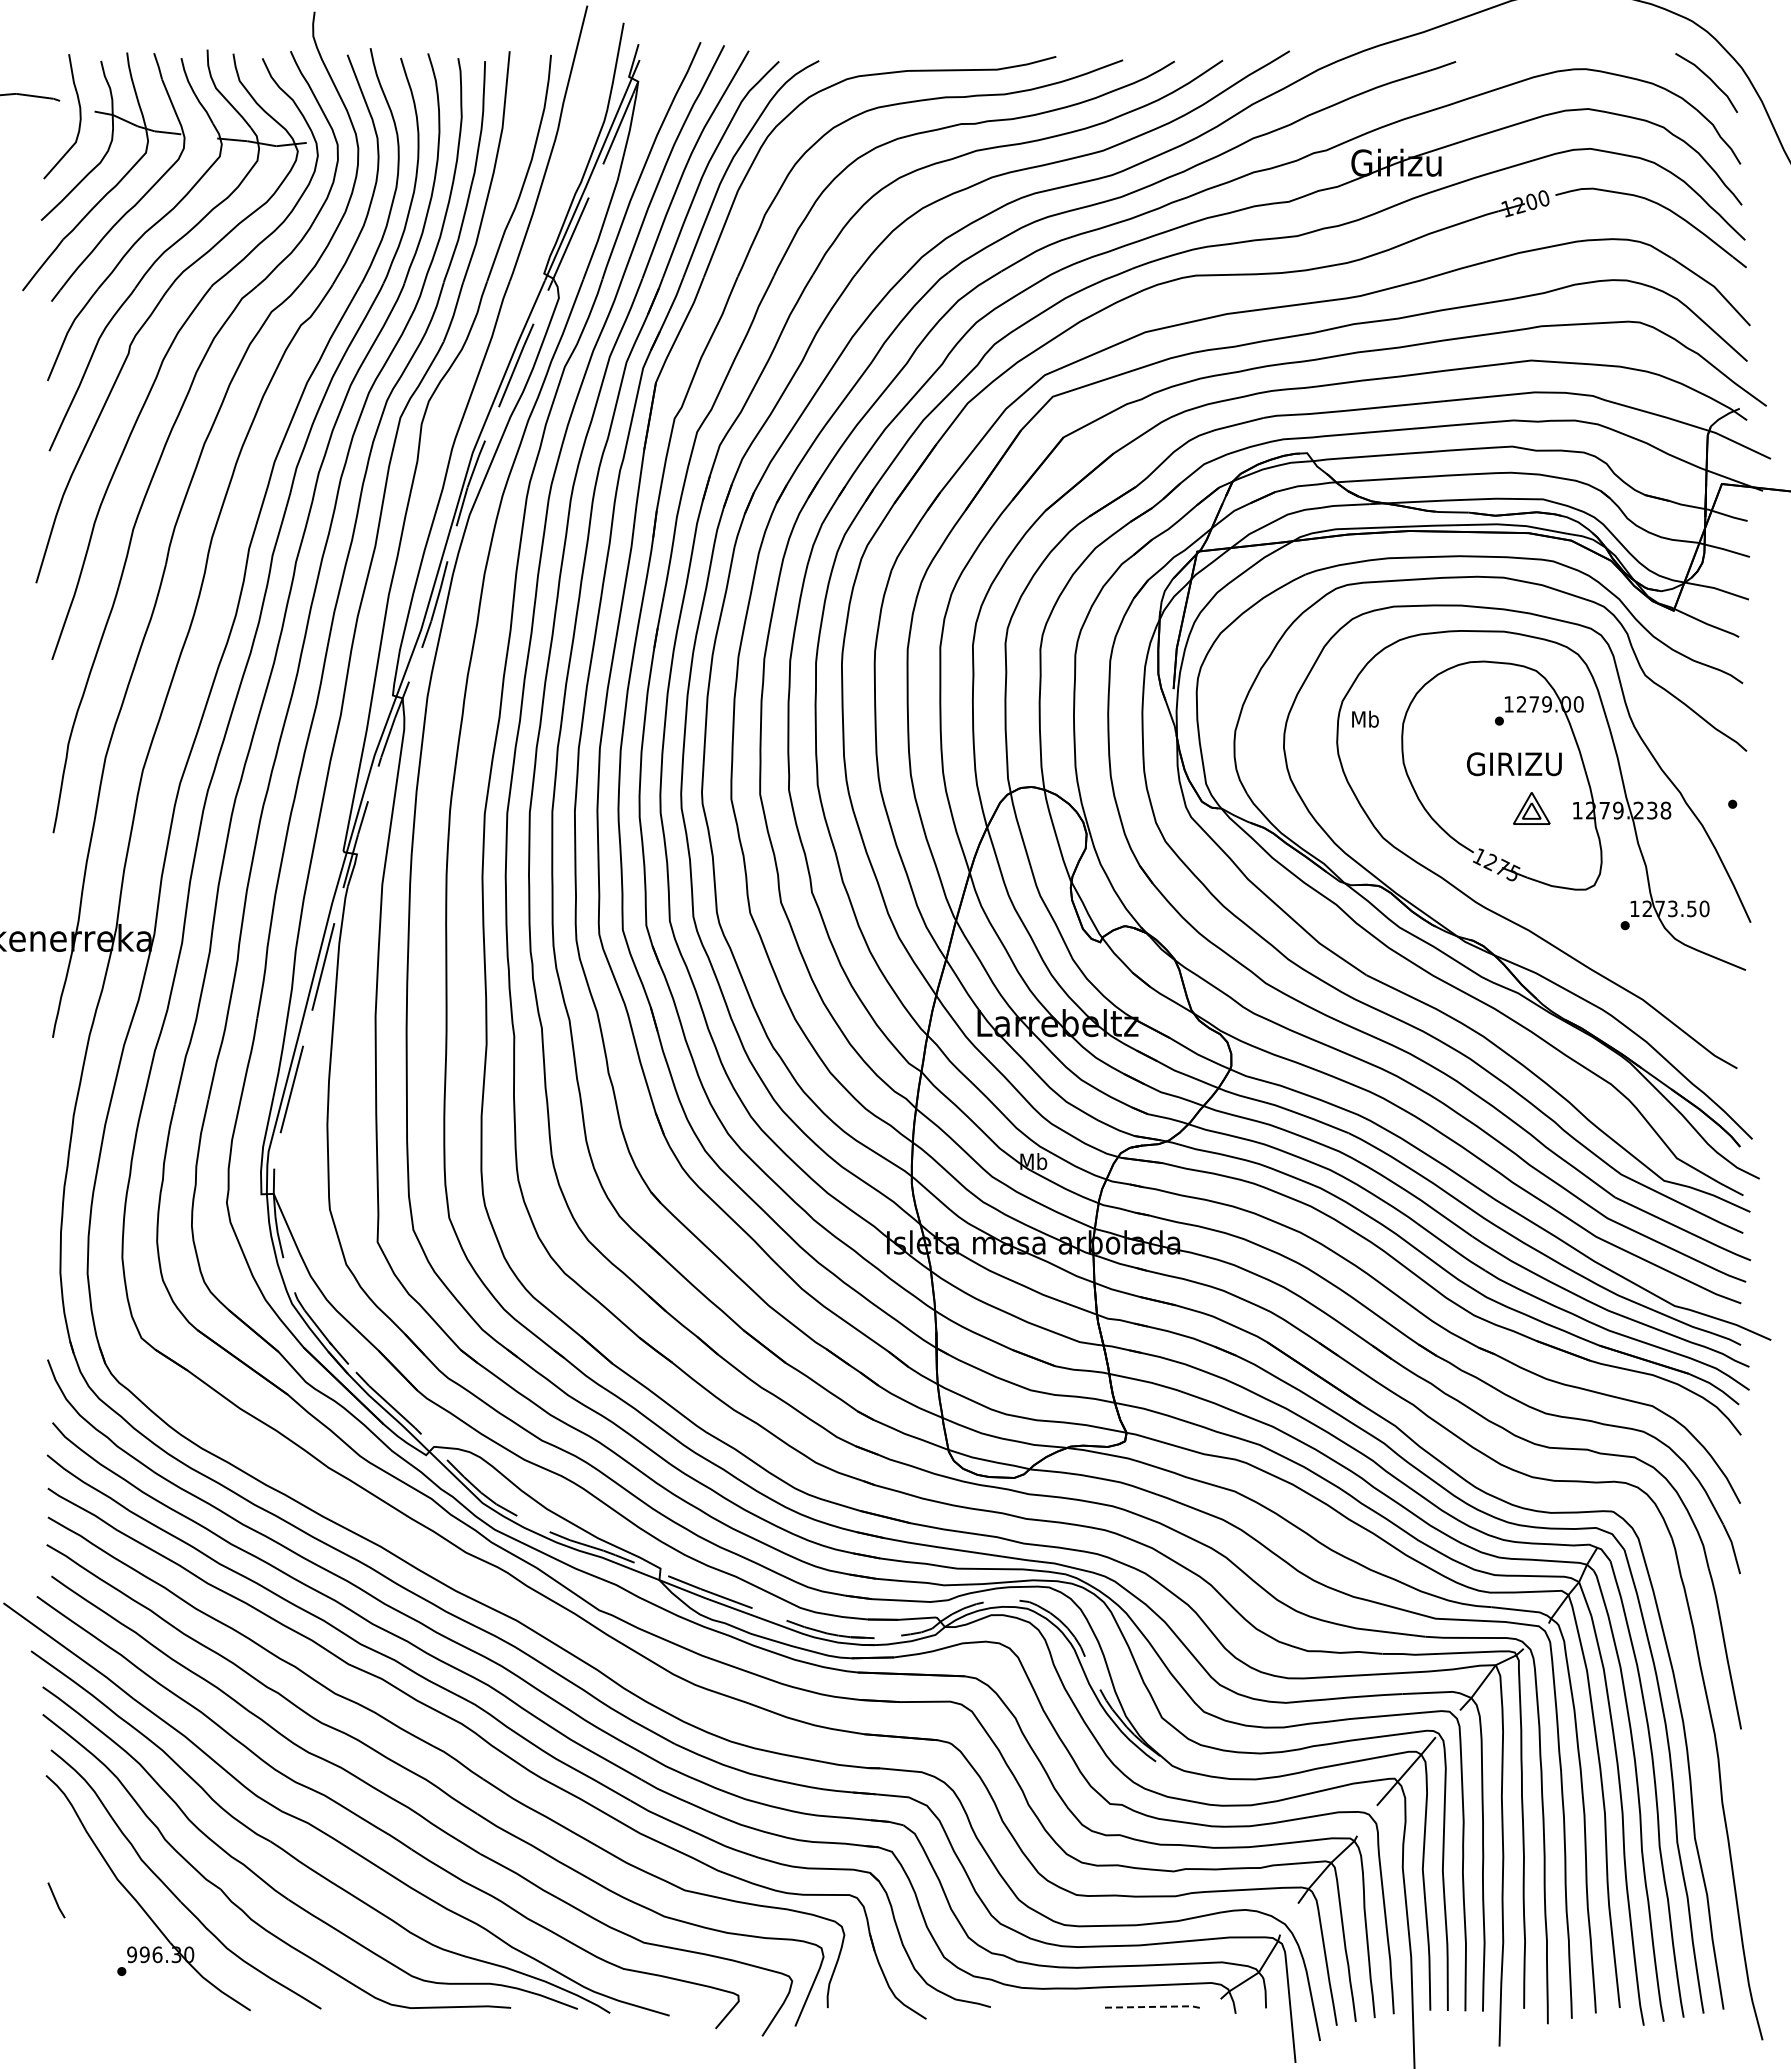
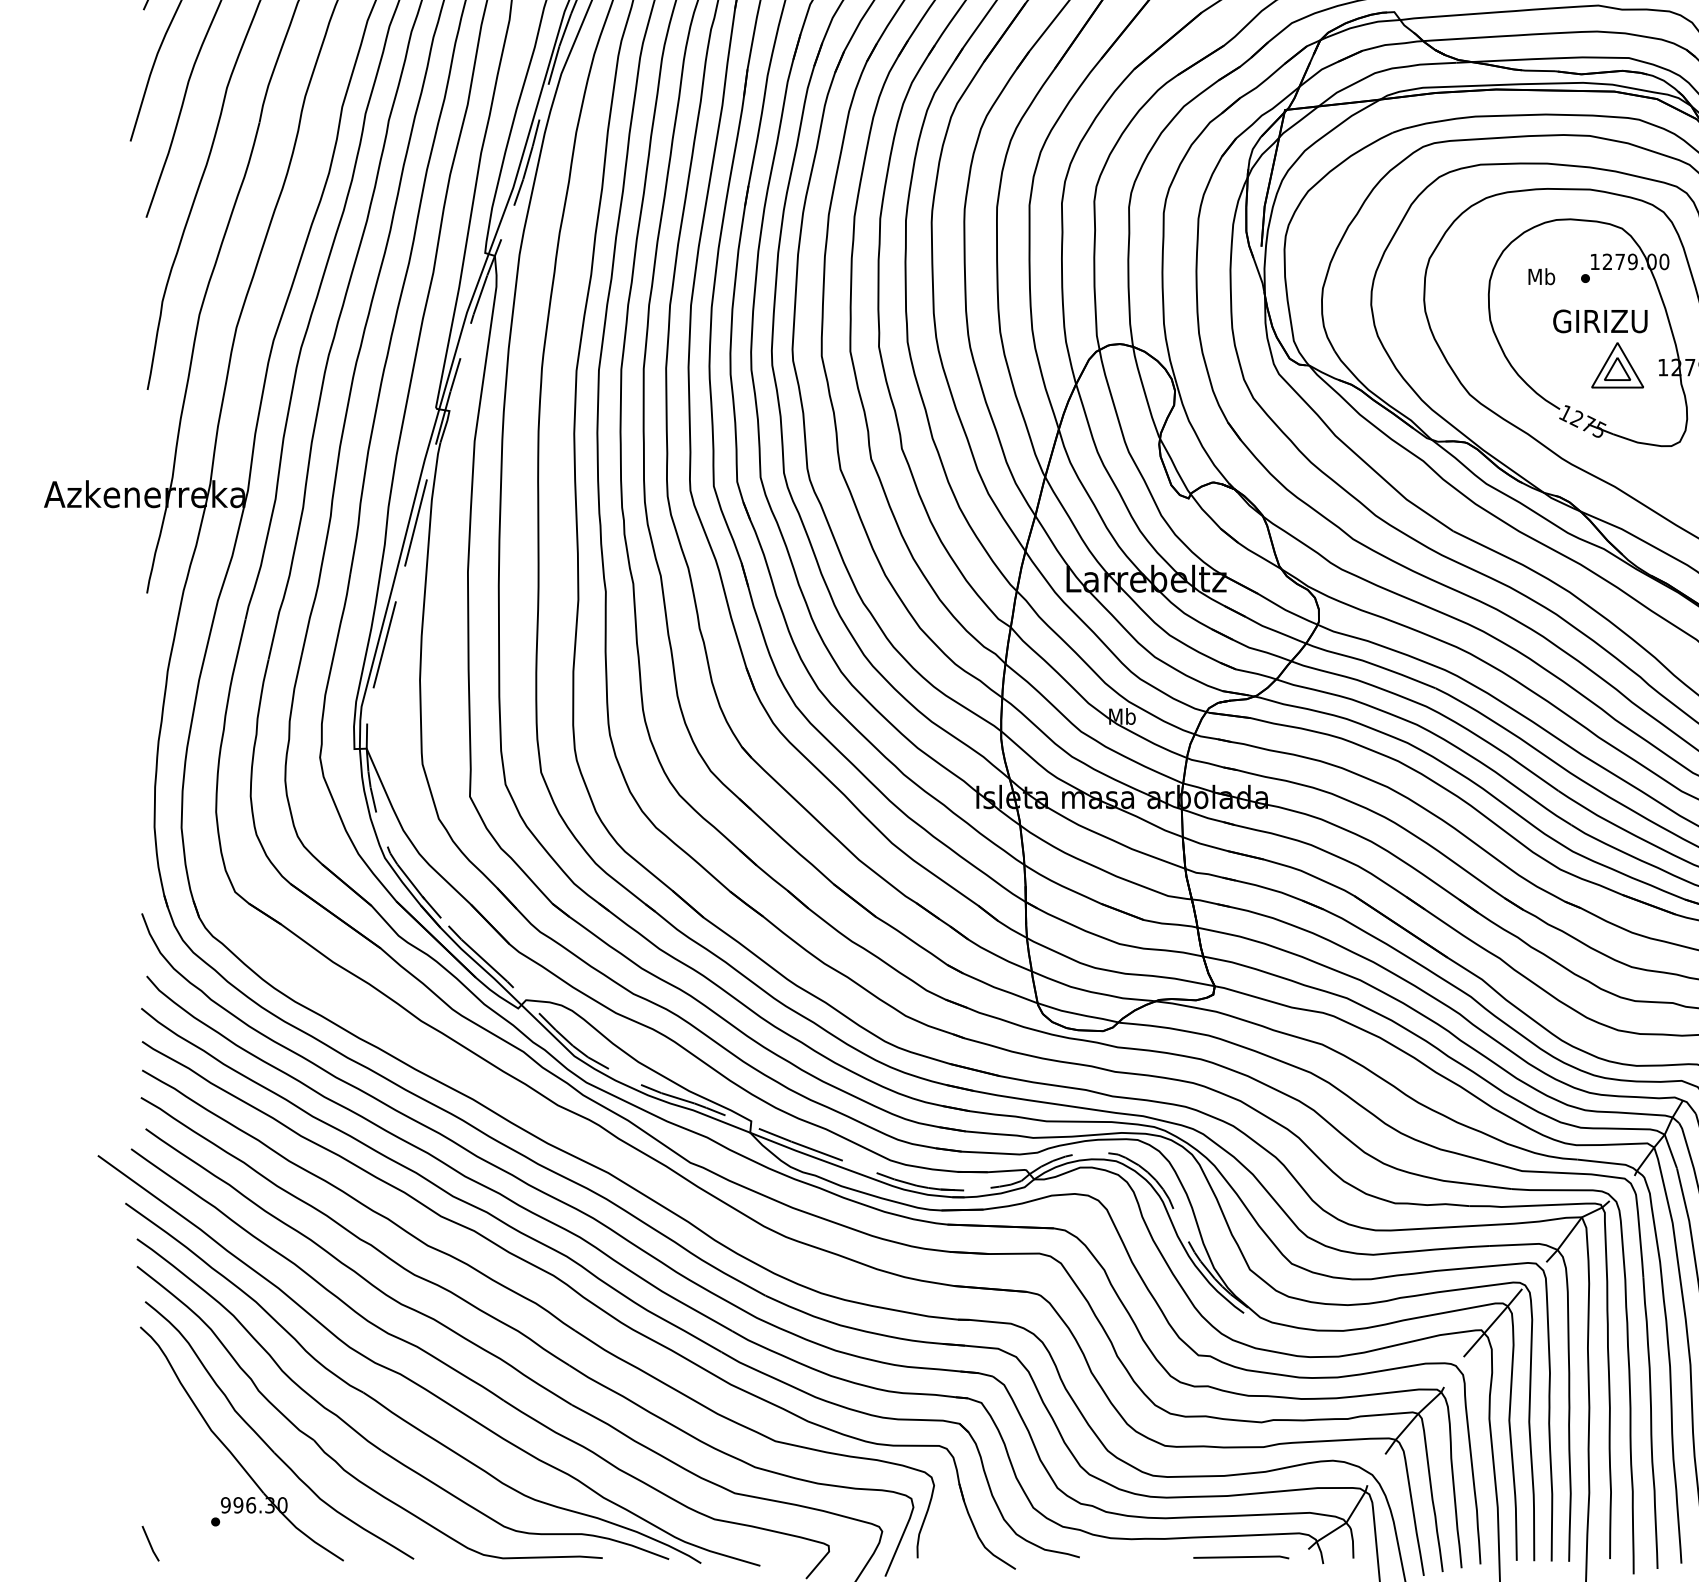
text: (1365, 718) -> (1541, 275), moved
part: (1531, 808) -> (1617, 365), size x1.43
line: (56, 1900) -> (150, 1543), moved
line: (1154, 2006) -> (1242, 1556), dashed -> solid

